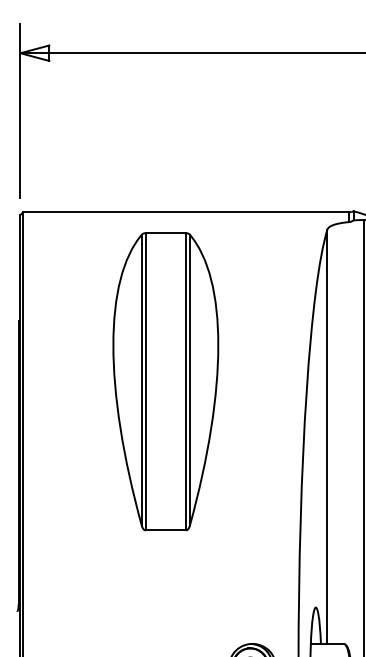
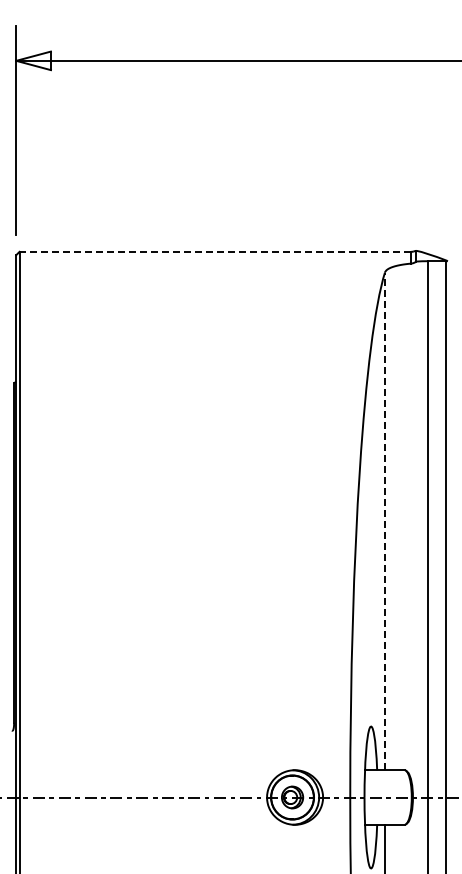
line: (186, 211) -> (215, 251), solid -> dashed
part: (165, 381) -> (190, 455), removed
line: (327, 436) -> (384, 521), solid -> dashed

